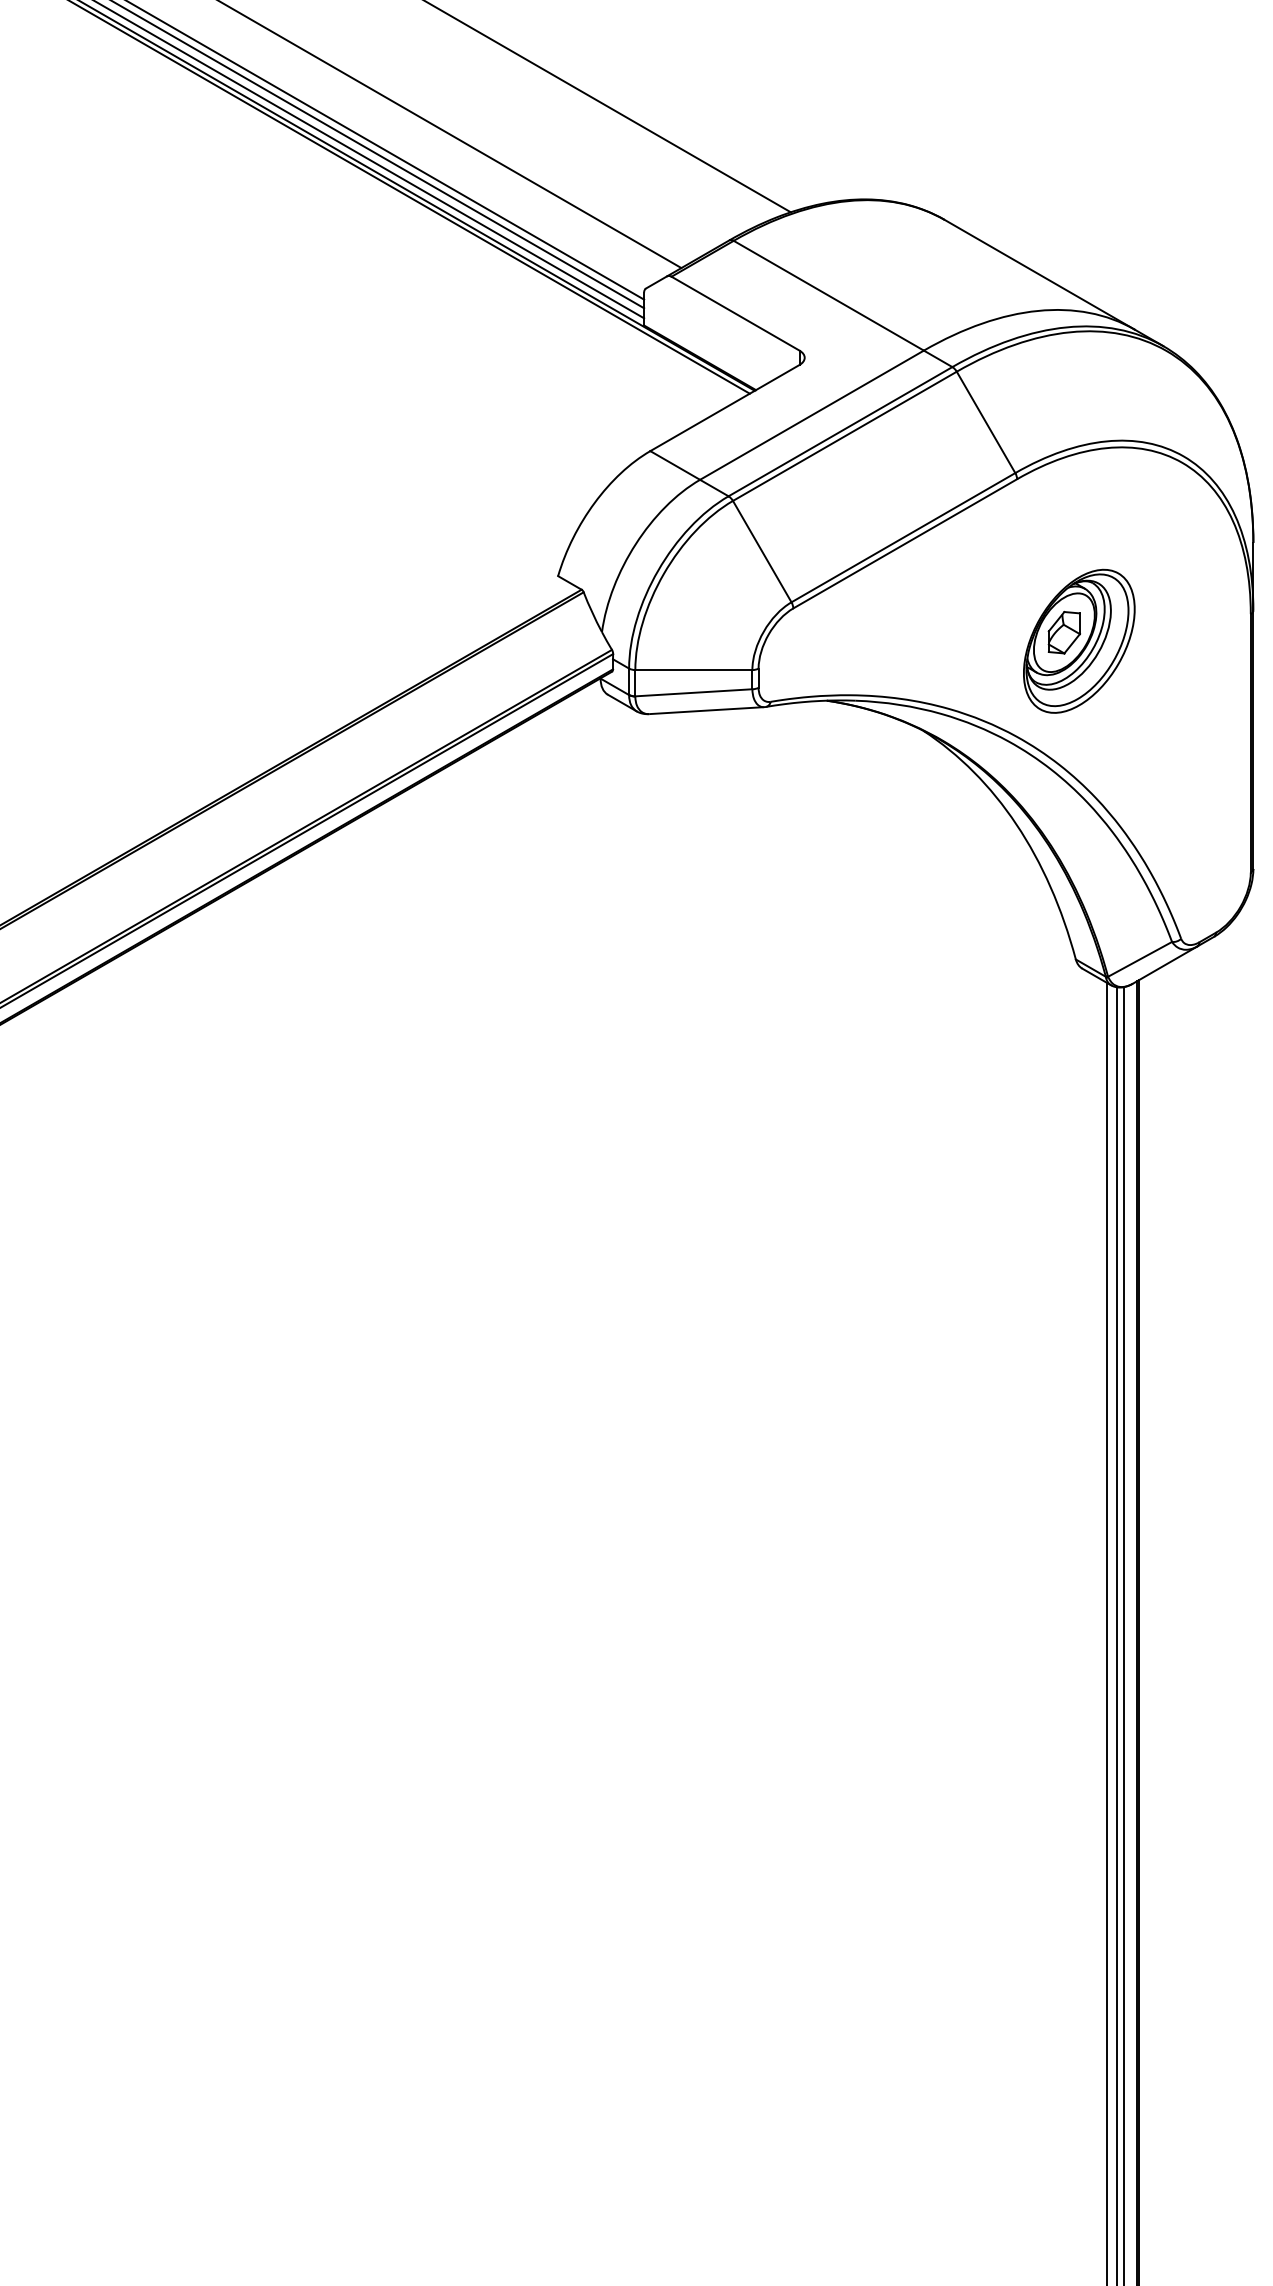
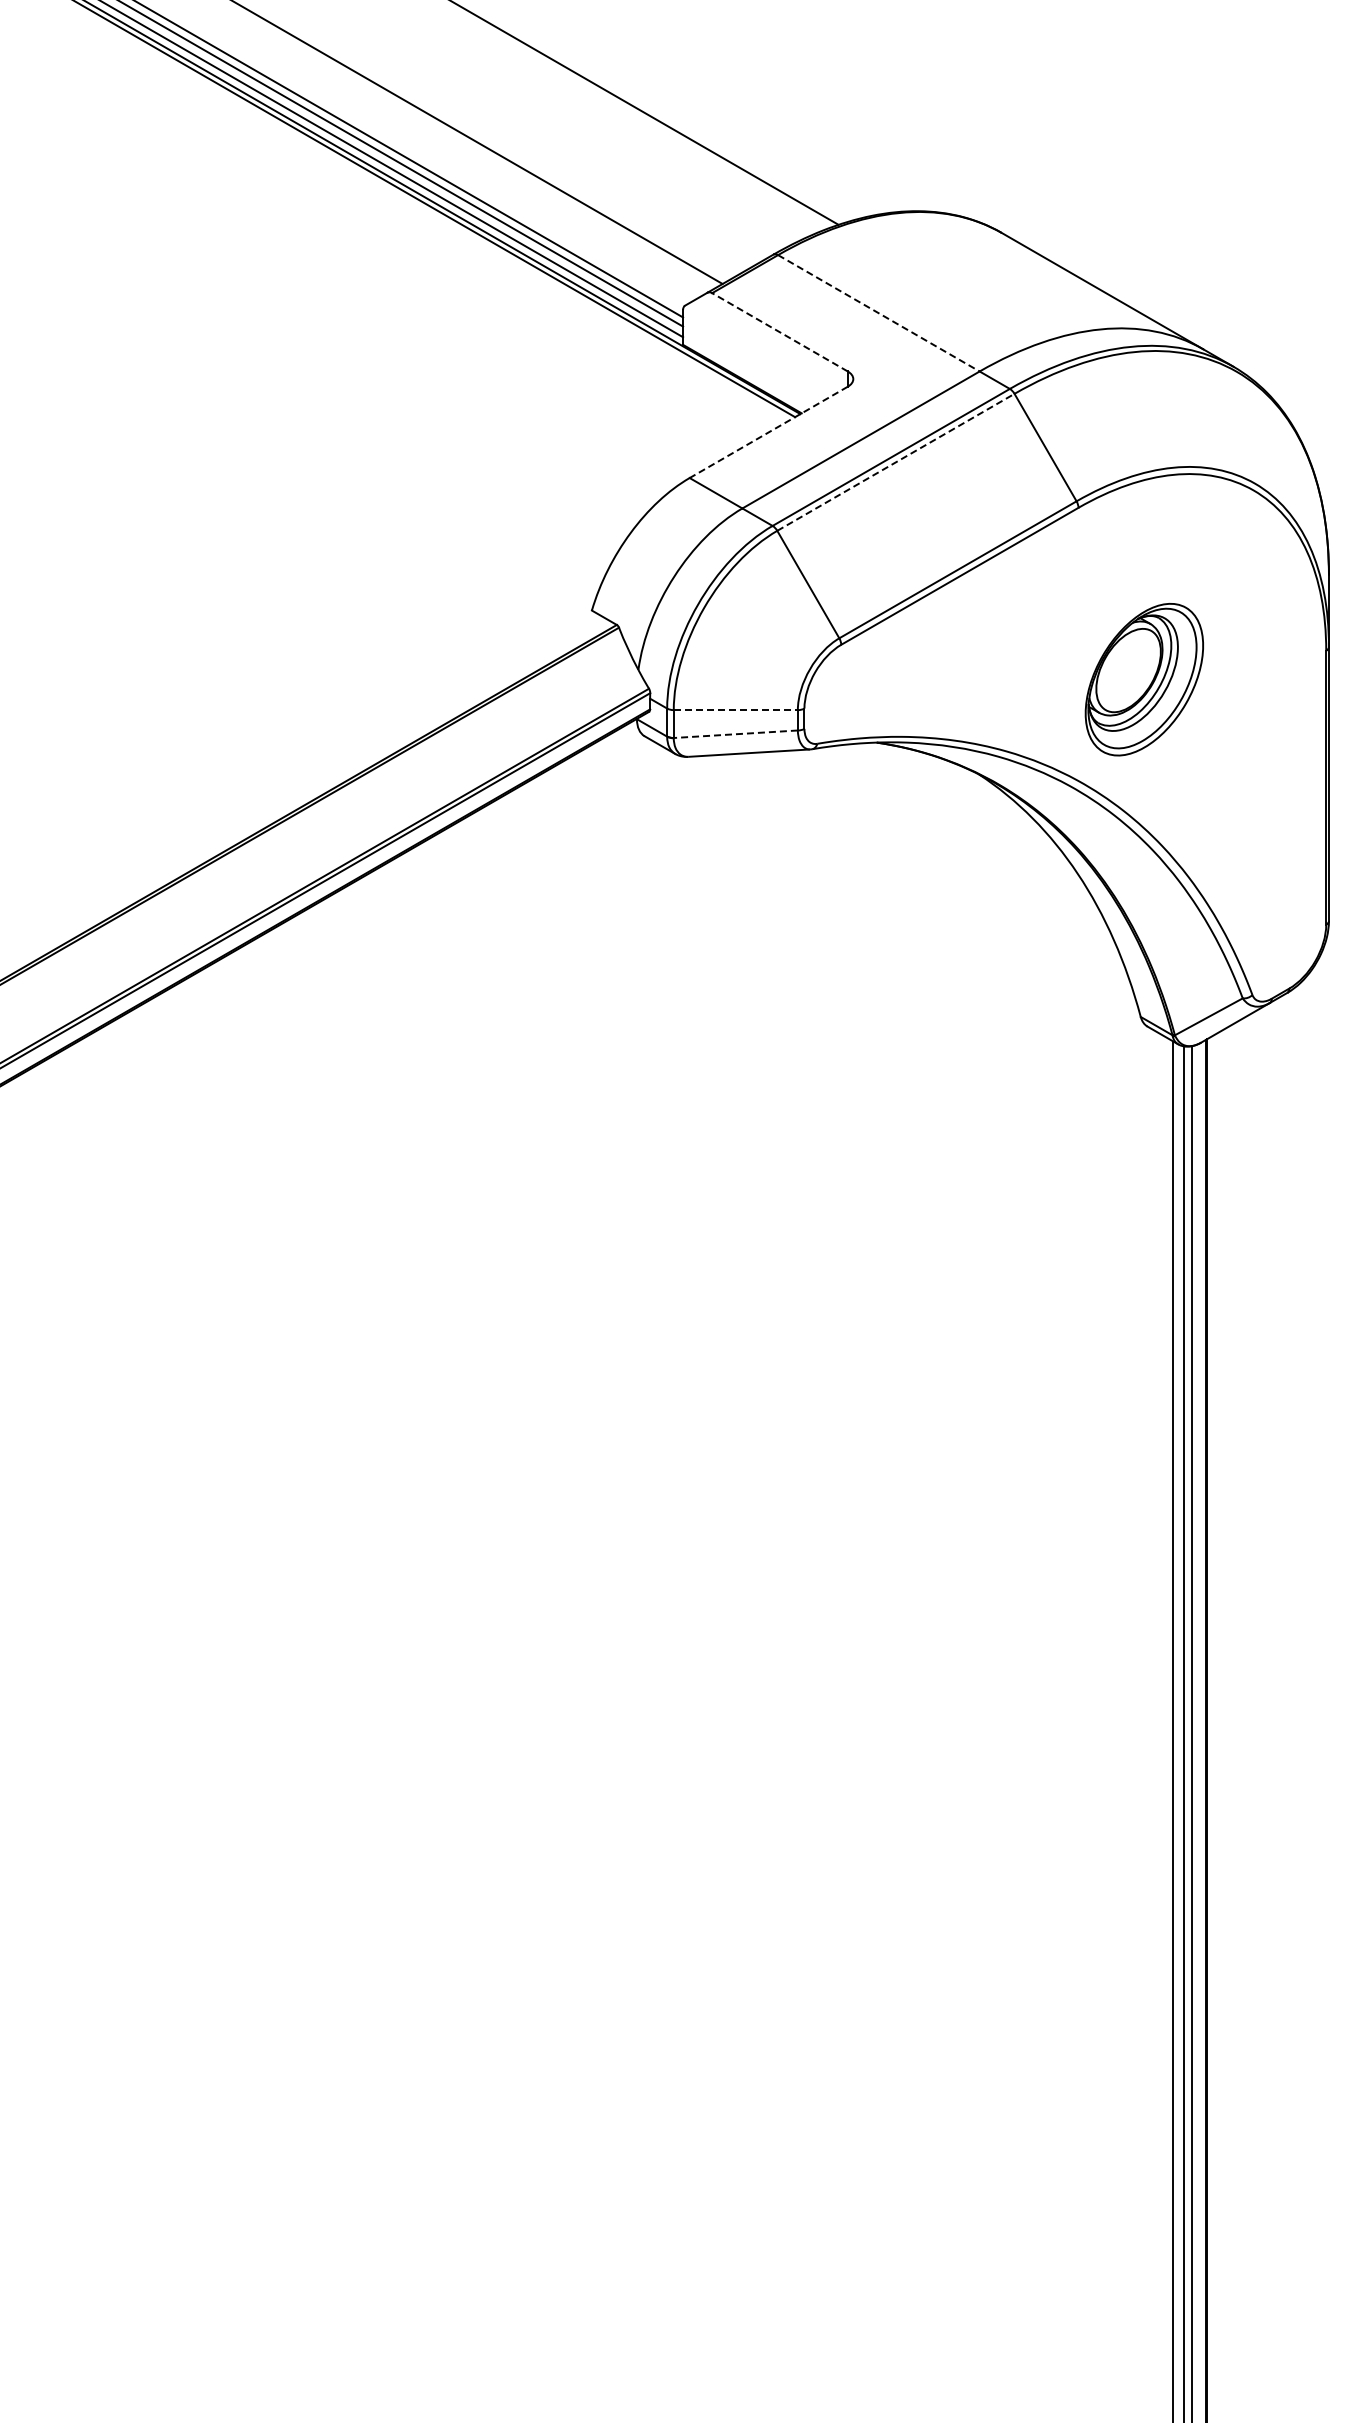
line: (829, 295) -> (879, 313), solid -> dashed
line: (735, 313) -> (779, 332), solid -> dashed
line: (724, 408) -> (768, 432), solid -> dashed
line: (844, 436) -> (895, 462), solid -> dashed
part: (1064, 632) -> (1128, 670), removed
line: (694, 670) -> (736, 710), solid -> dashed
line: (693, 693) -> (735, 734), solid -> dashed

